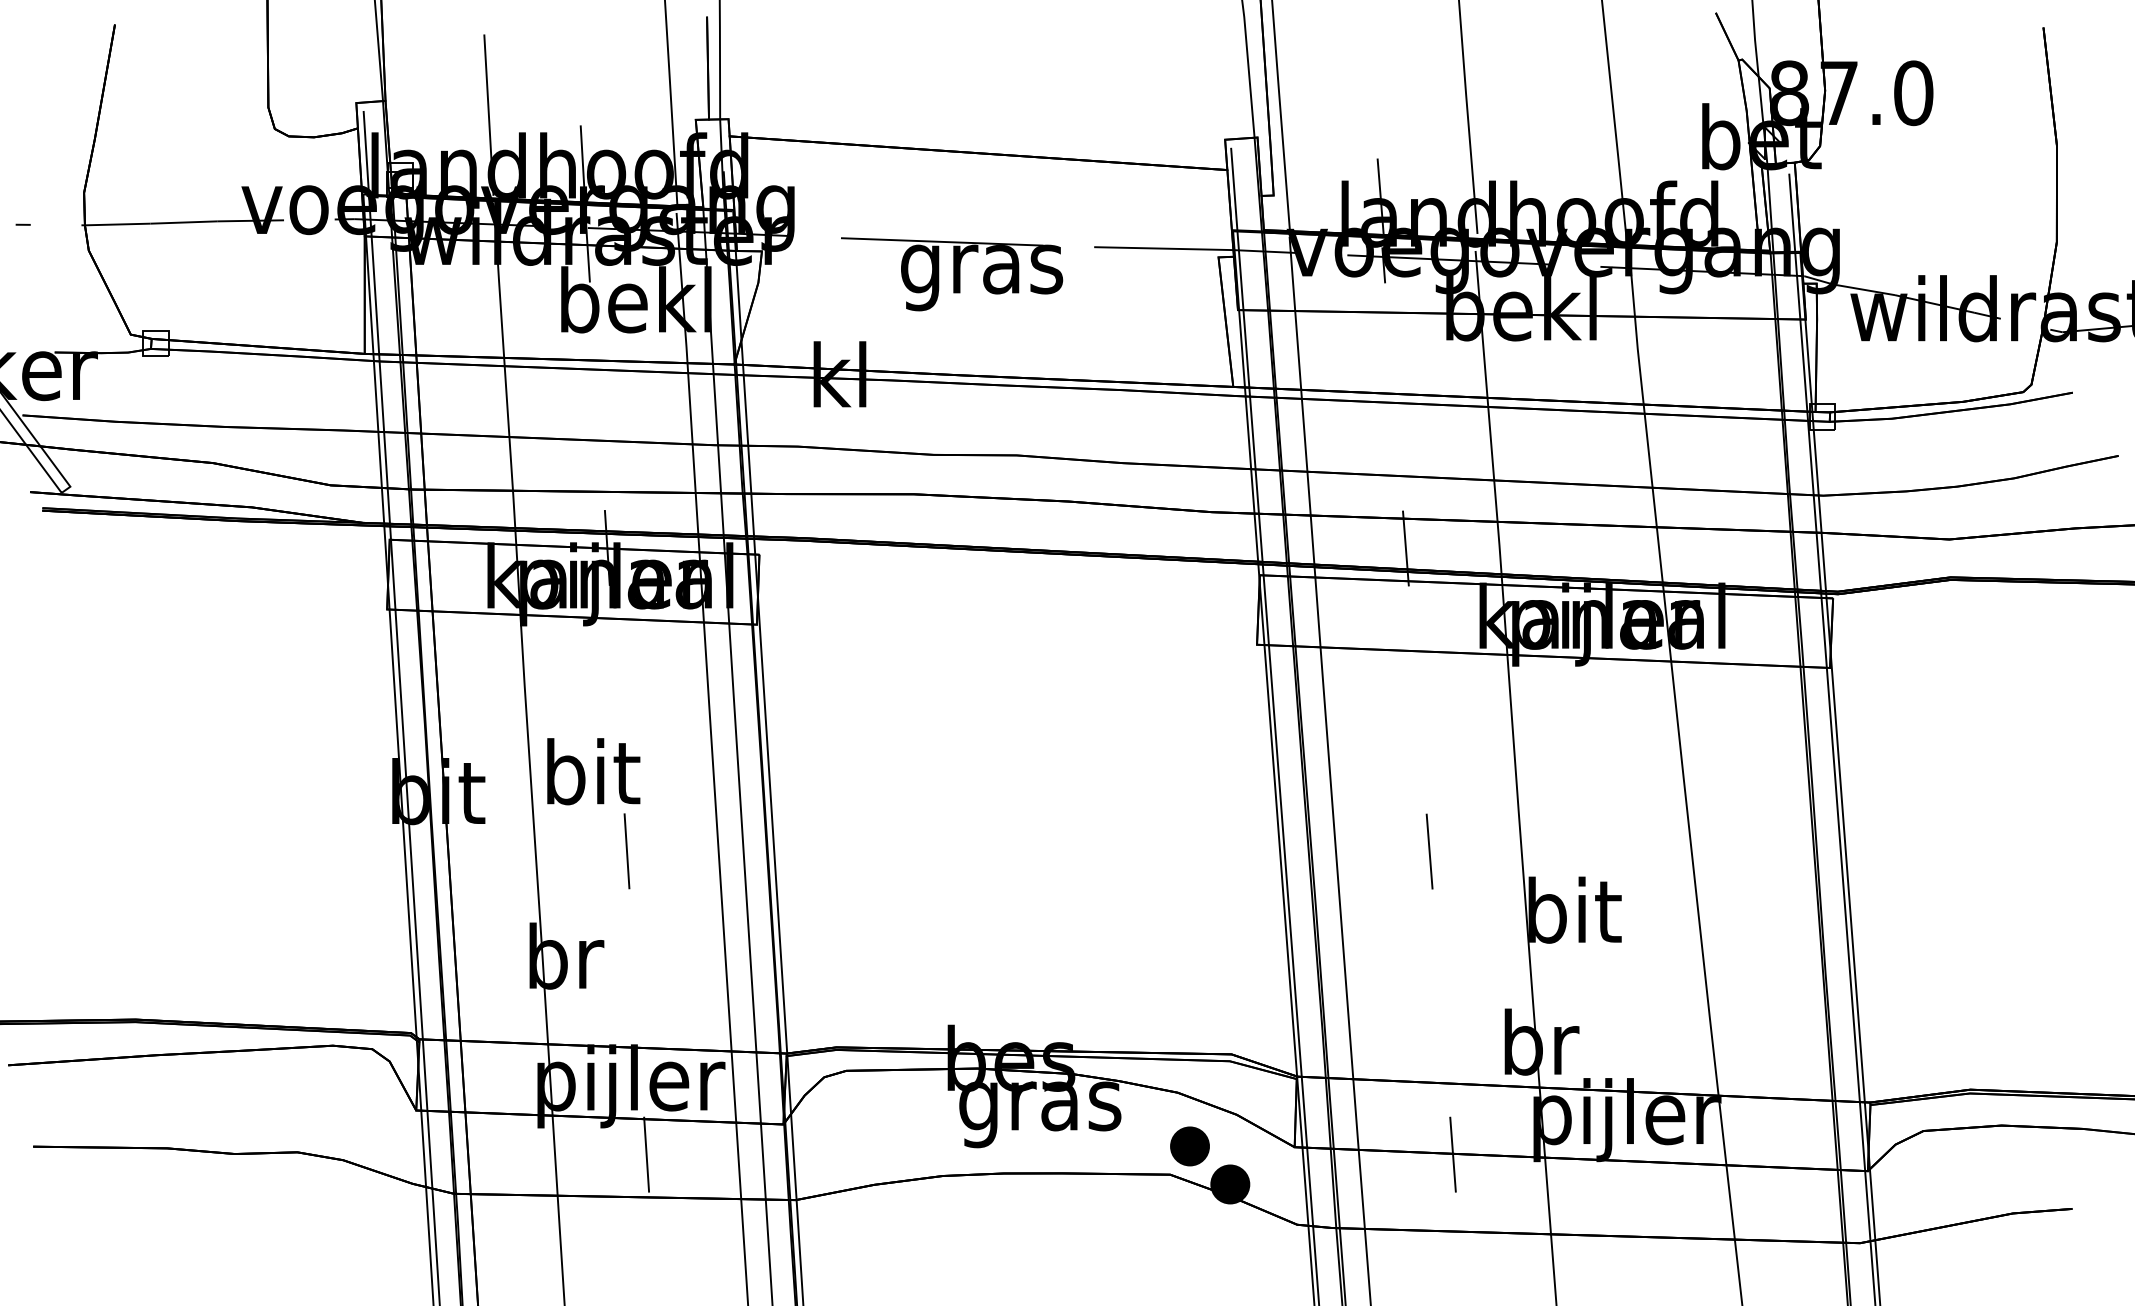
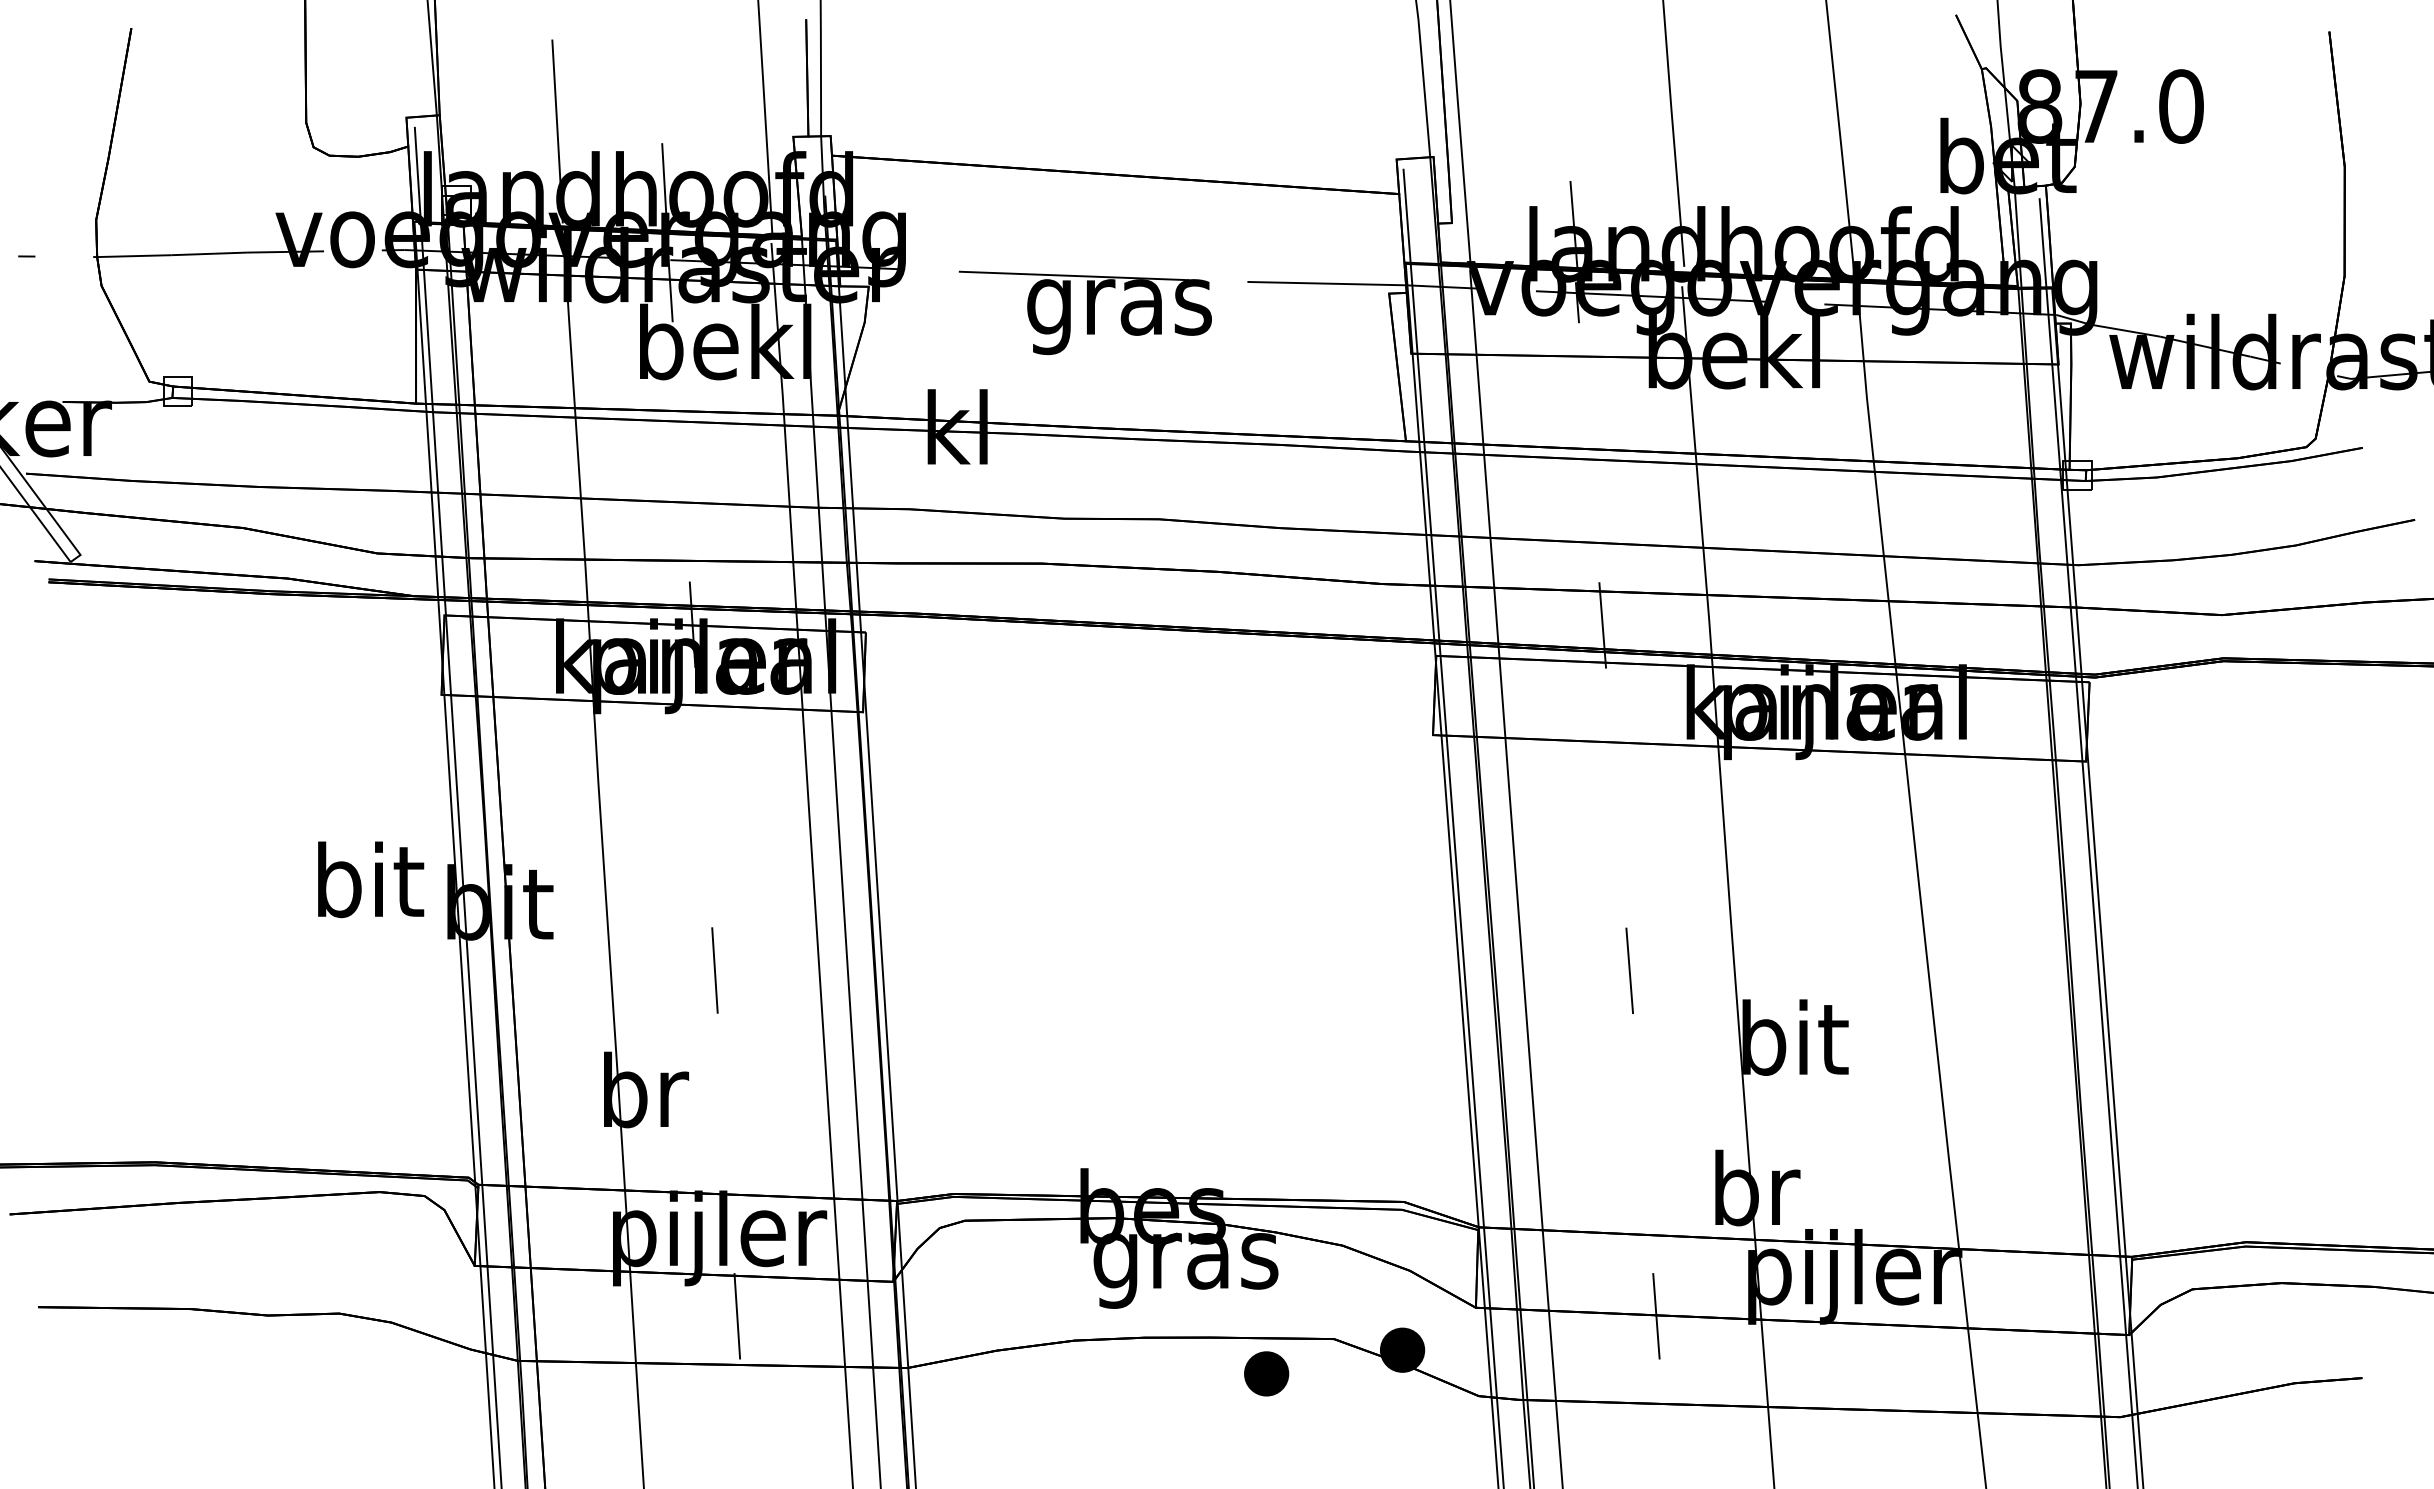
text: (594, 771) -> (371, 879), moved
part: (1189, 1146) -> (1266, 1373), moved

